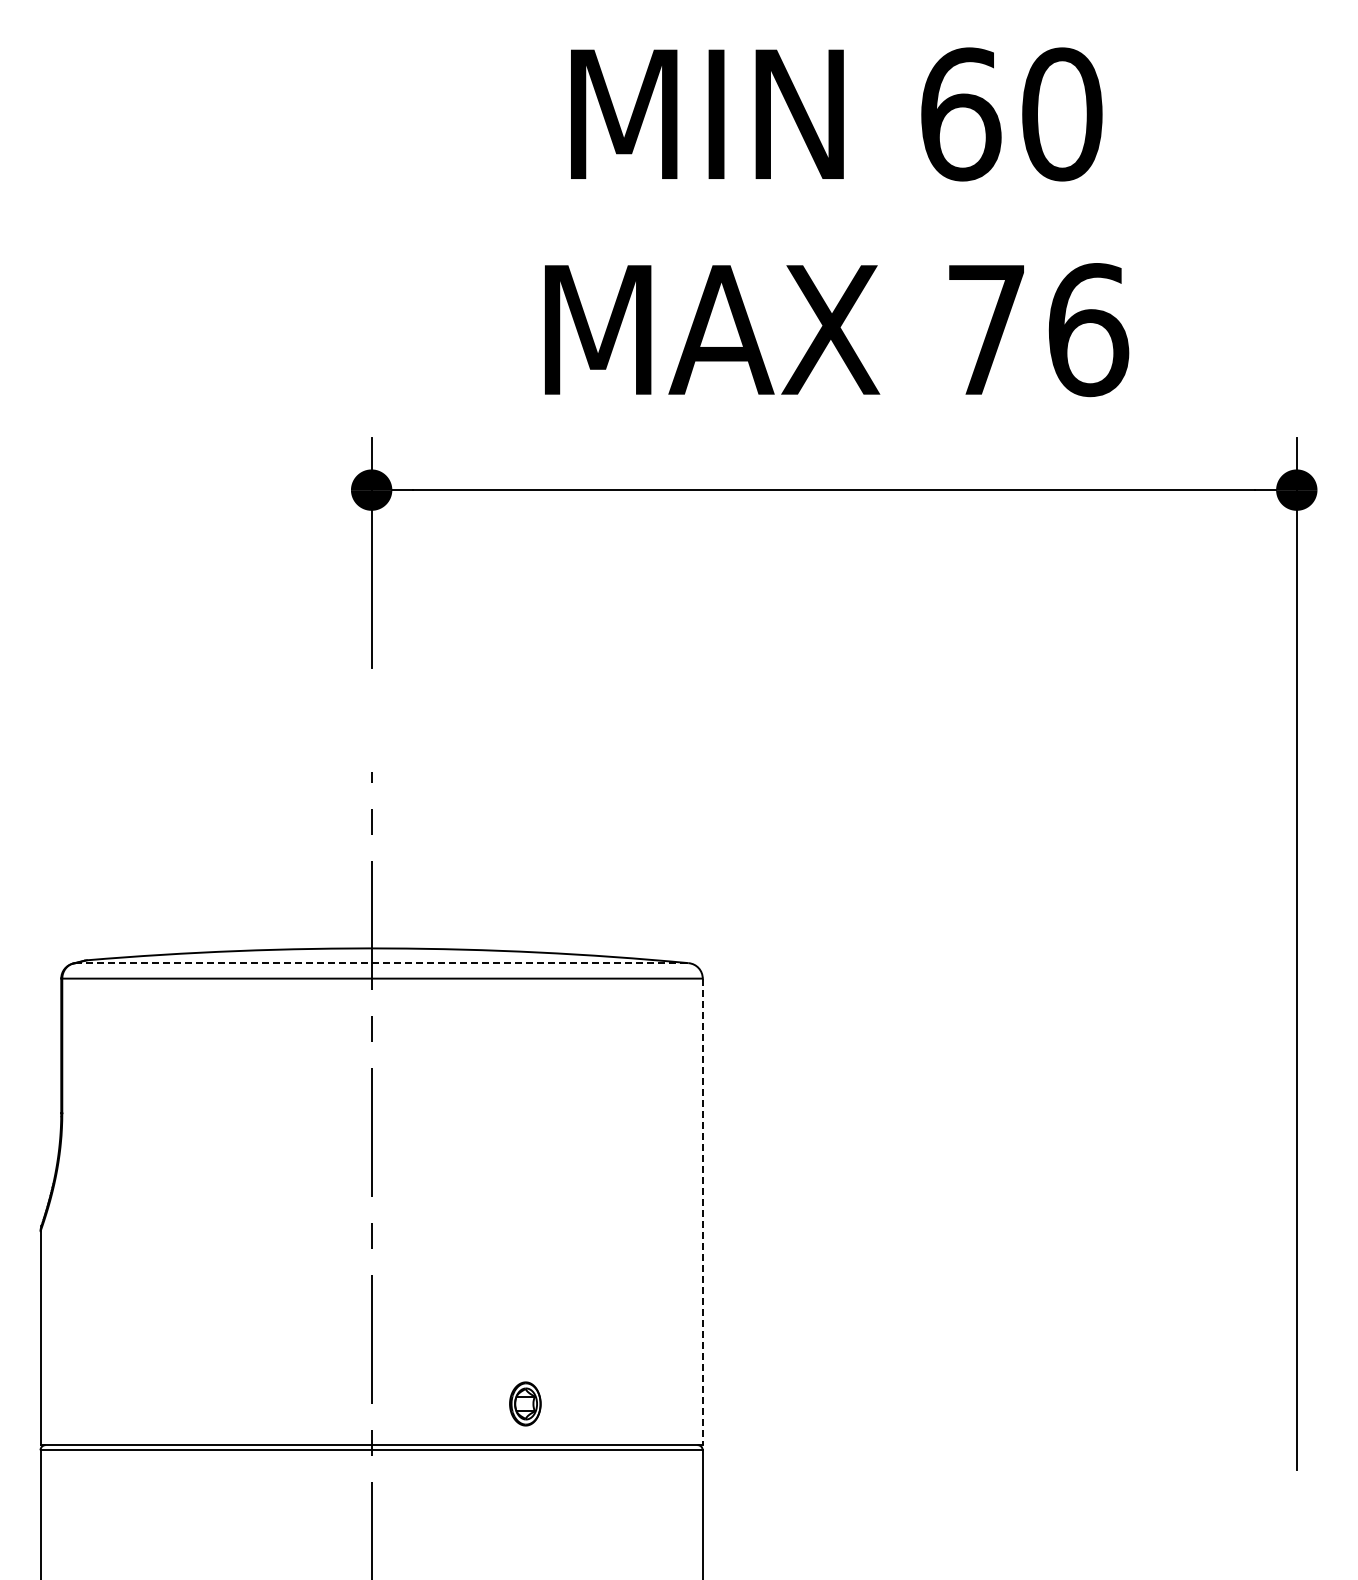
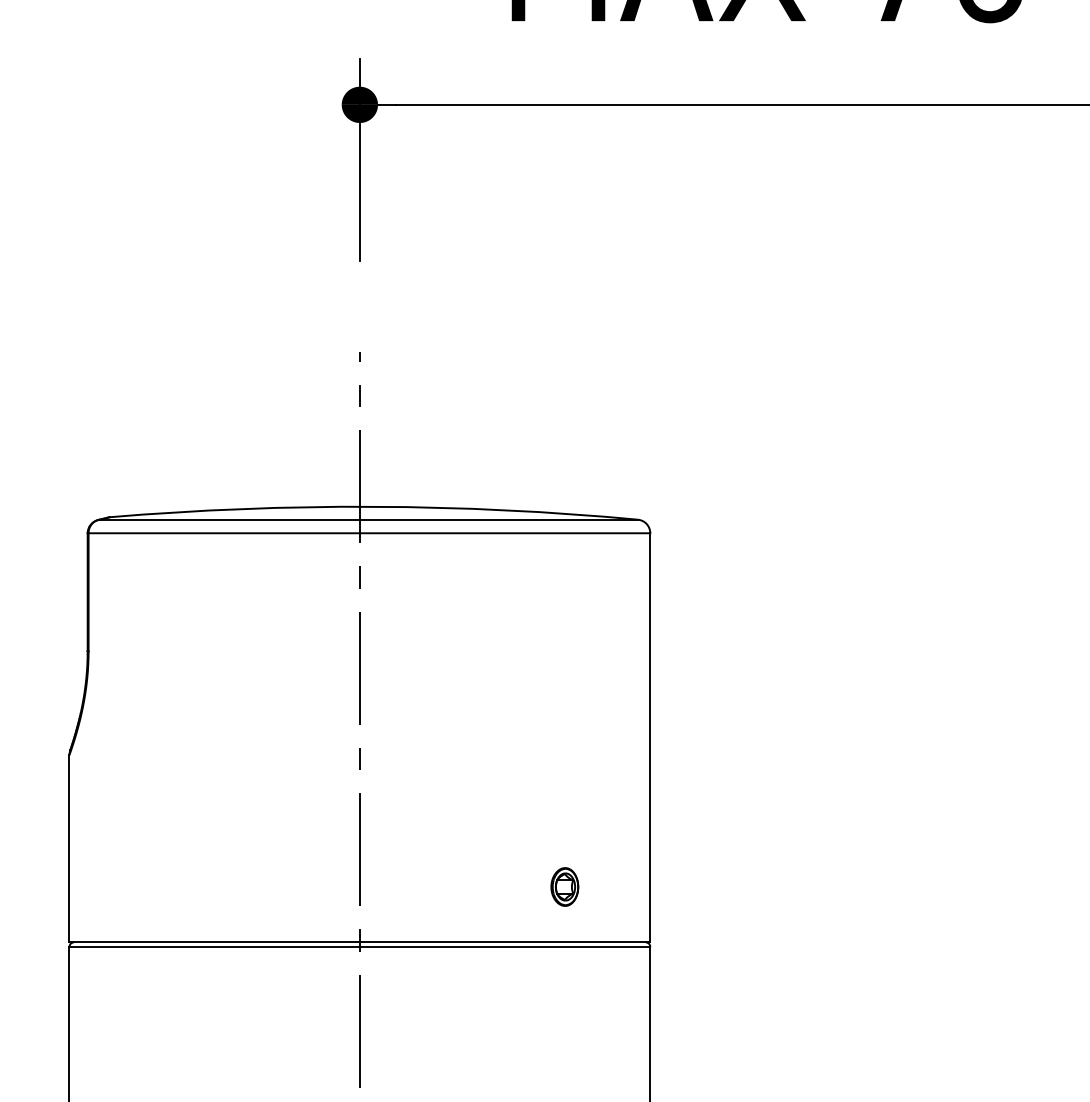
line: (382, 963) -> (369, 520), dashed -> solid
line: (702, 1212) -> (650, 738), dashed -> solid
part: (525, 1403) -> (564, 886), moved

